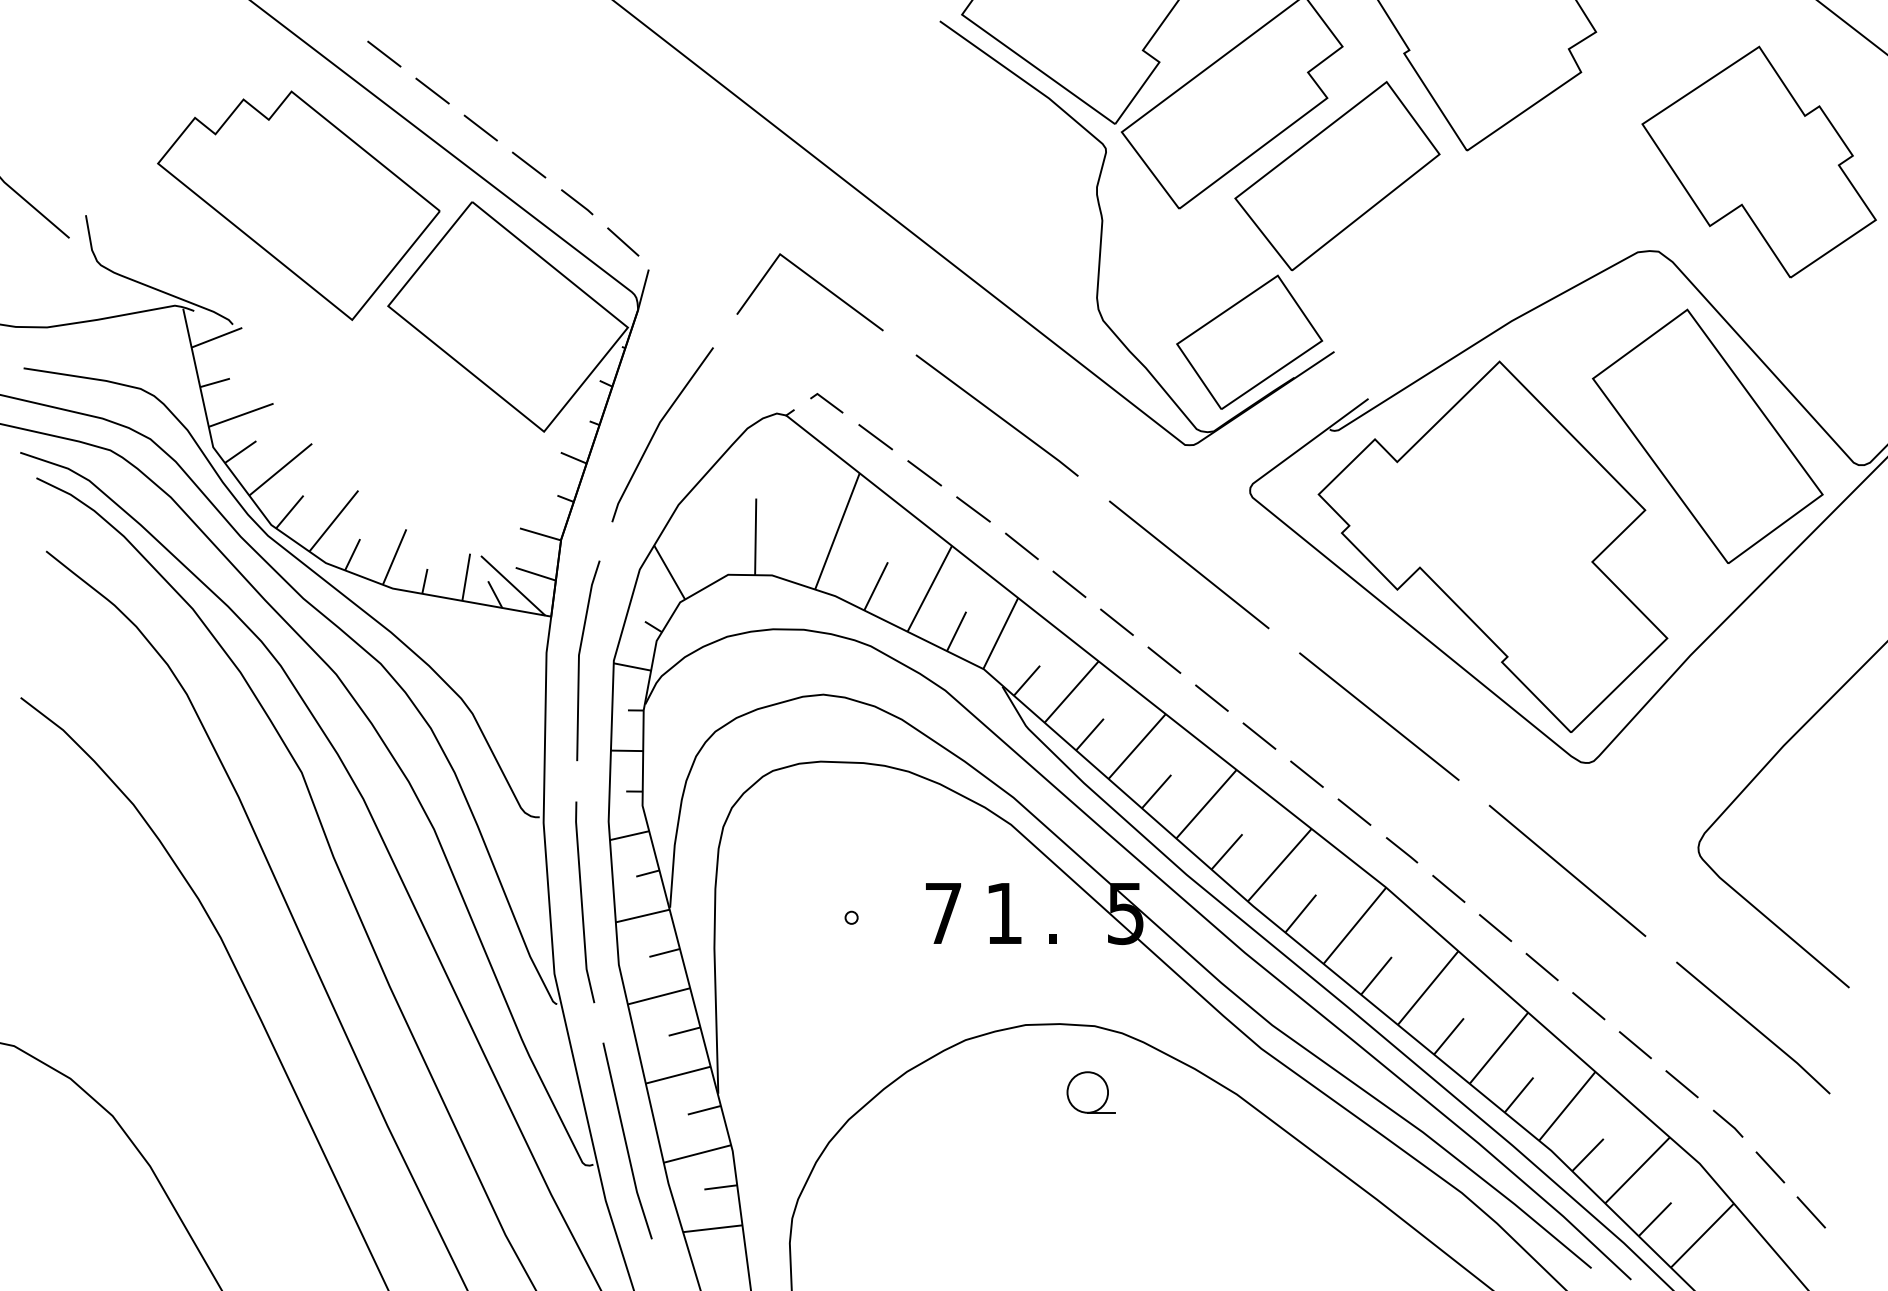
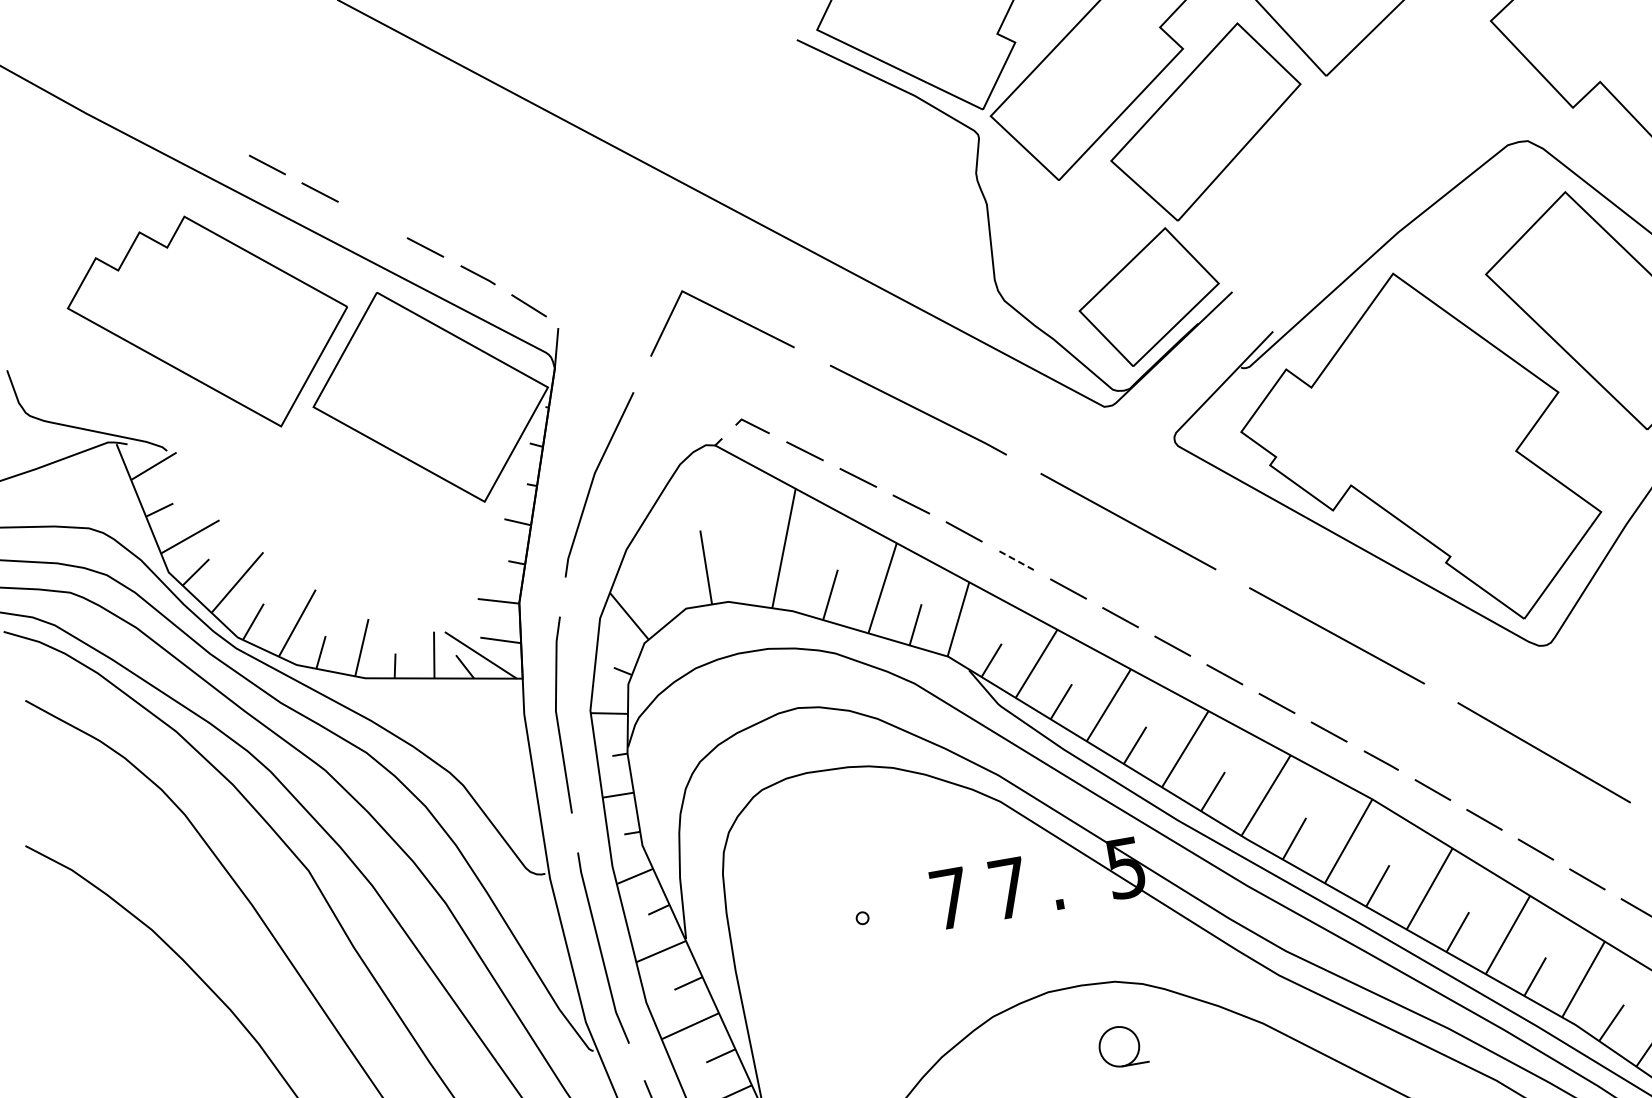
line: (480, 127) -> (372, 219), removed
line: (1069, 584) -> (1016, 560), solid -> dashed
text: (1003, 913) -> (1008, 888), 1 -> 7

